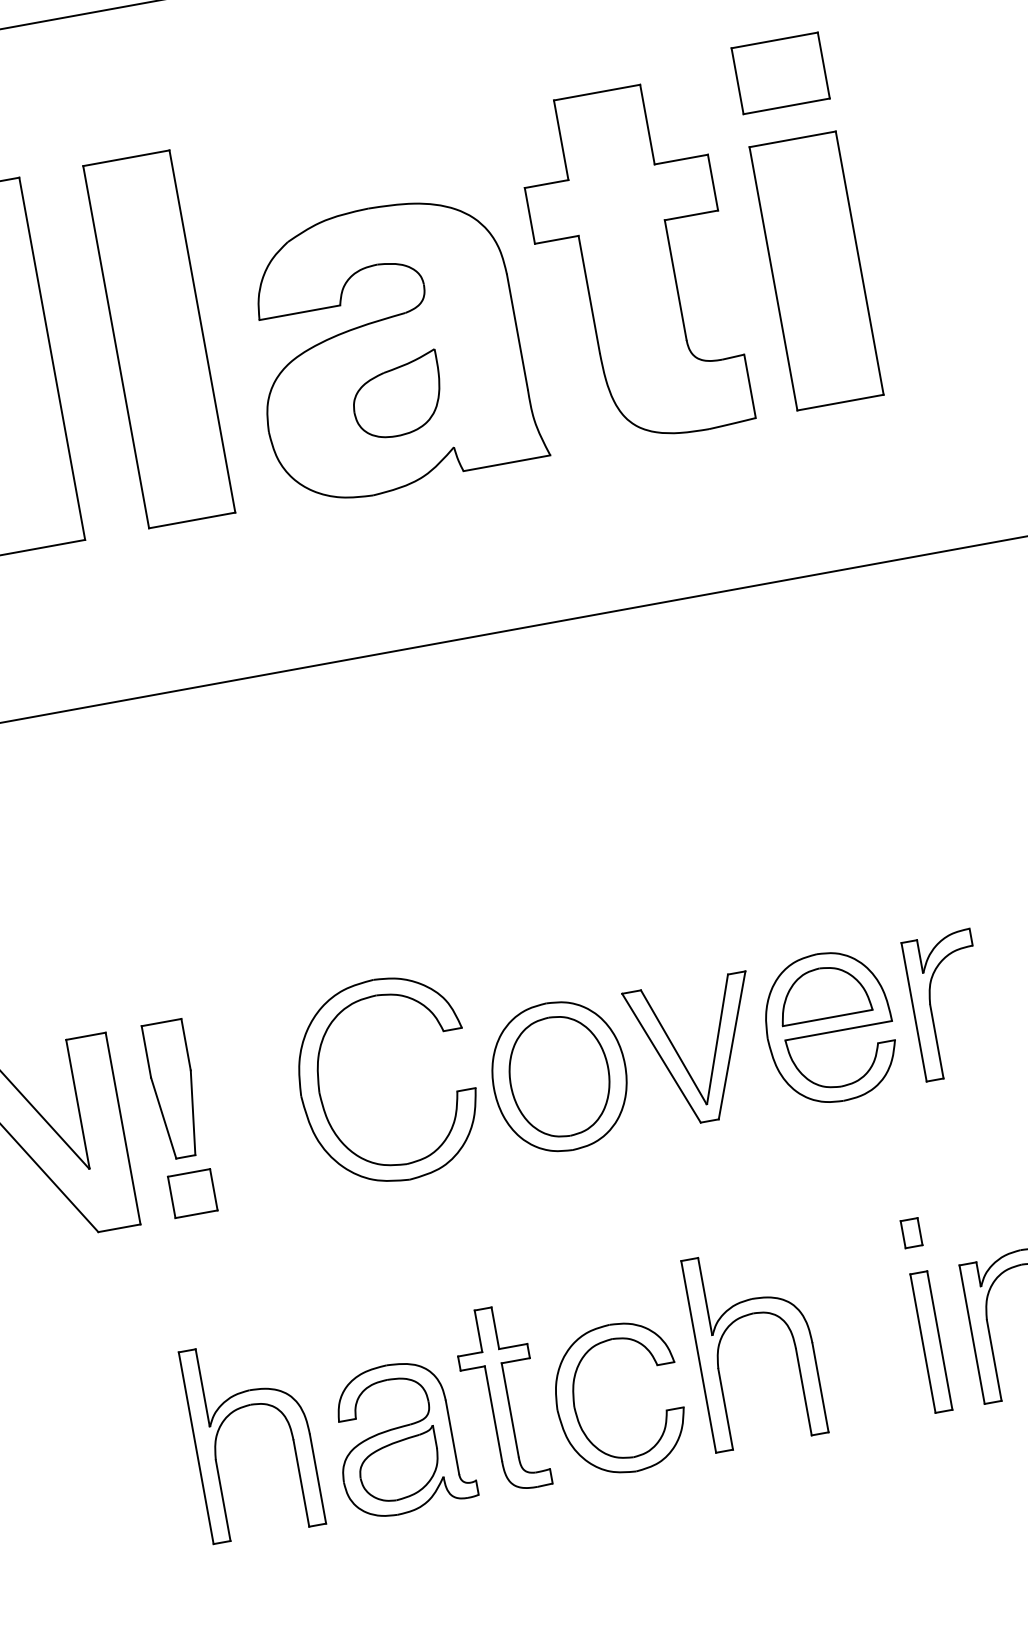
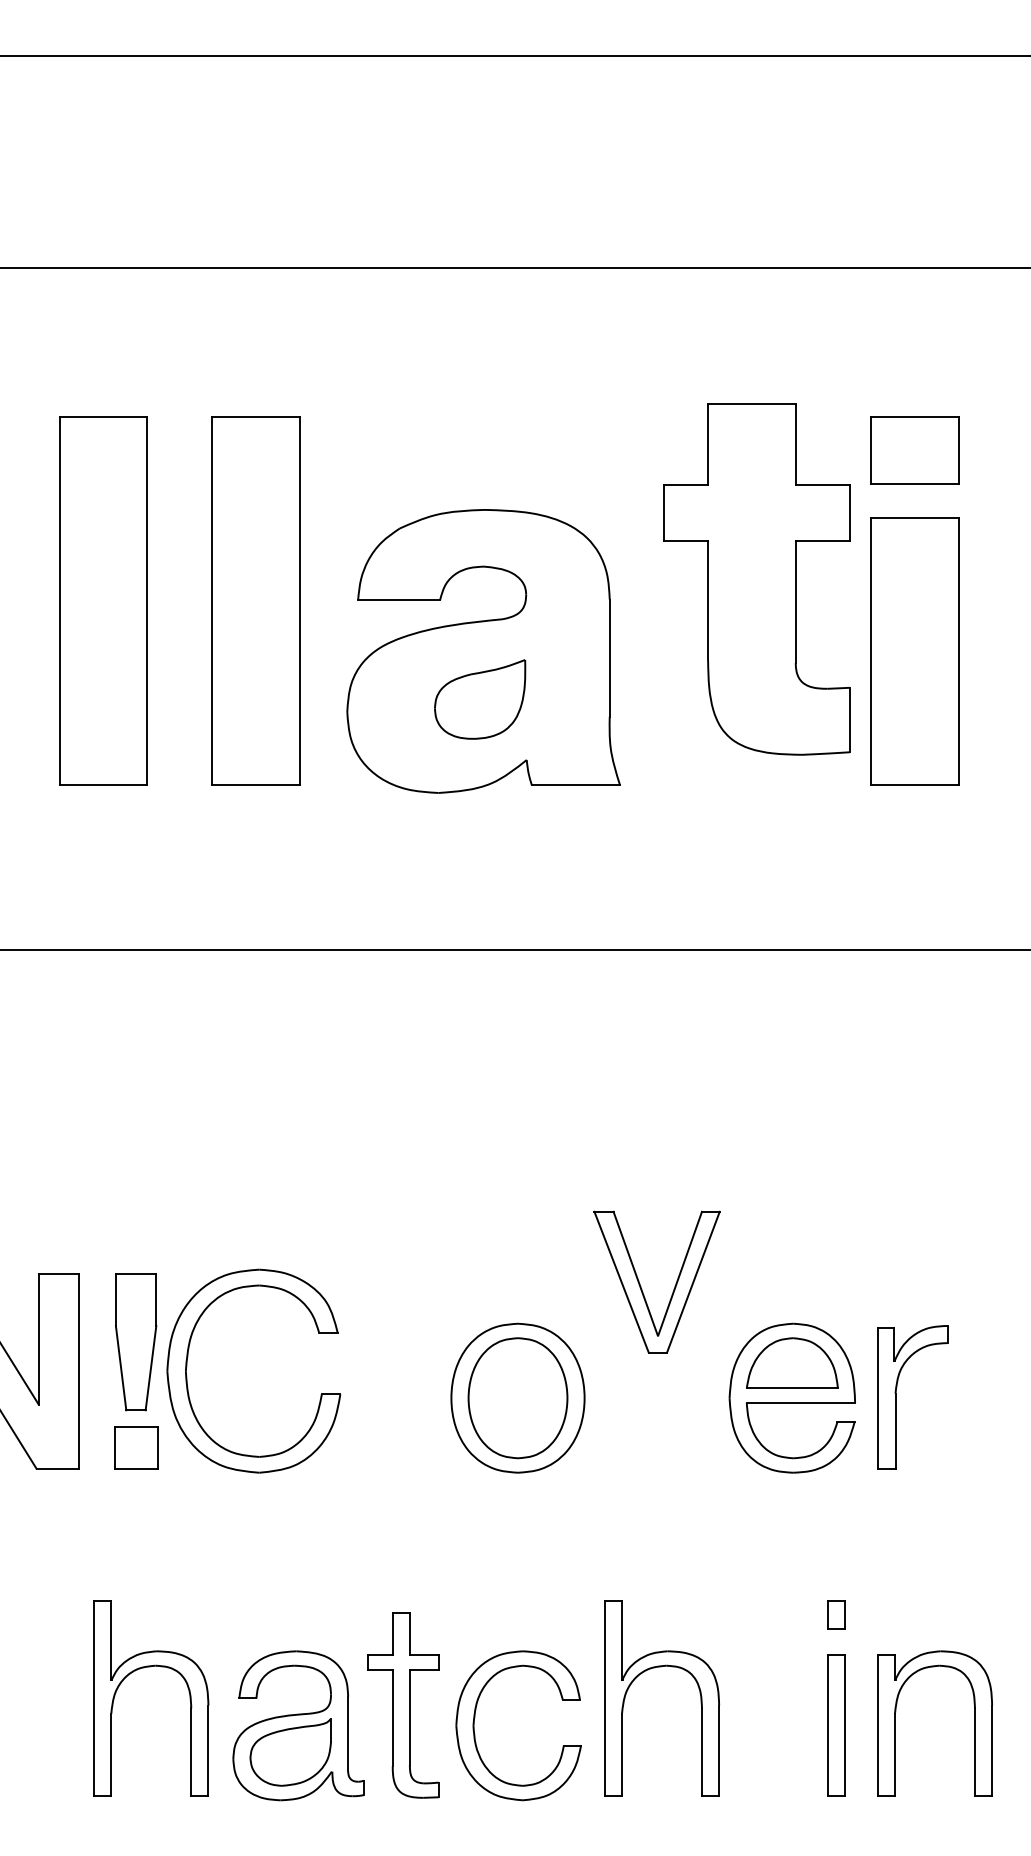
part: (633, 264) -> (756, 579), moved
part: (681, 1058) -> (641, 1286), moved
part: (320, 1088) -> (187, 1367), moved

